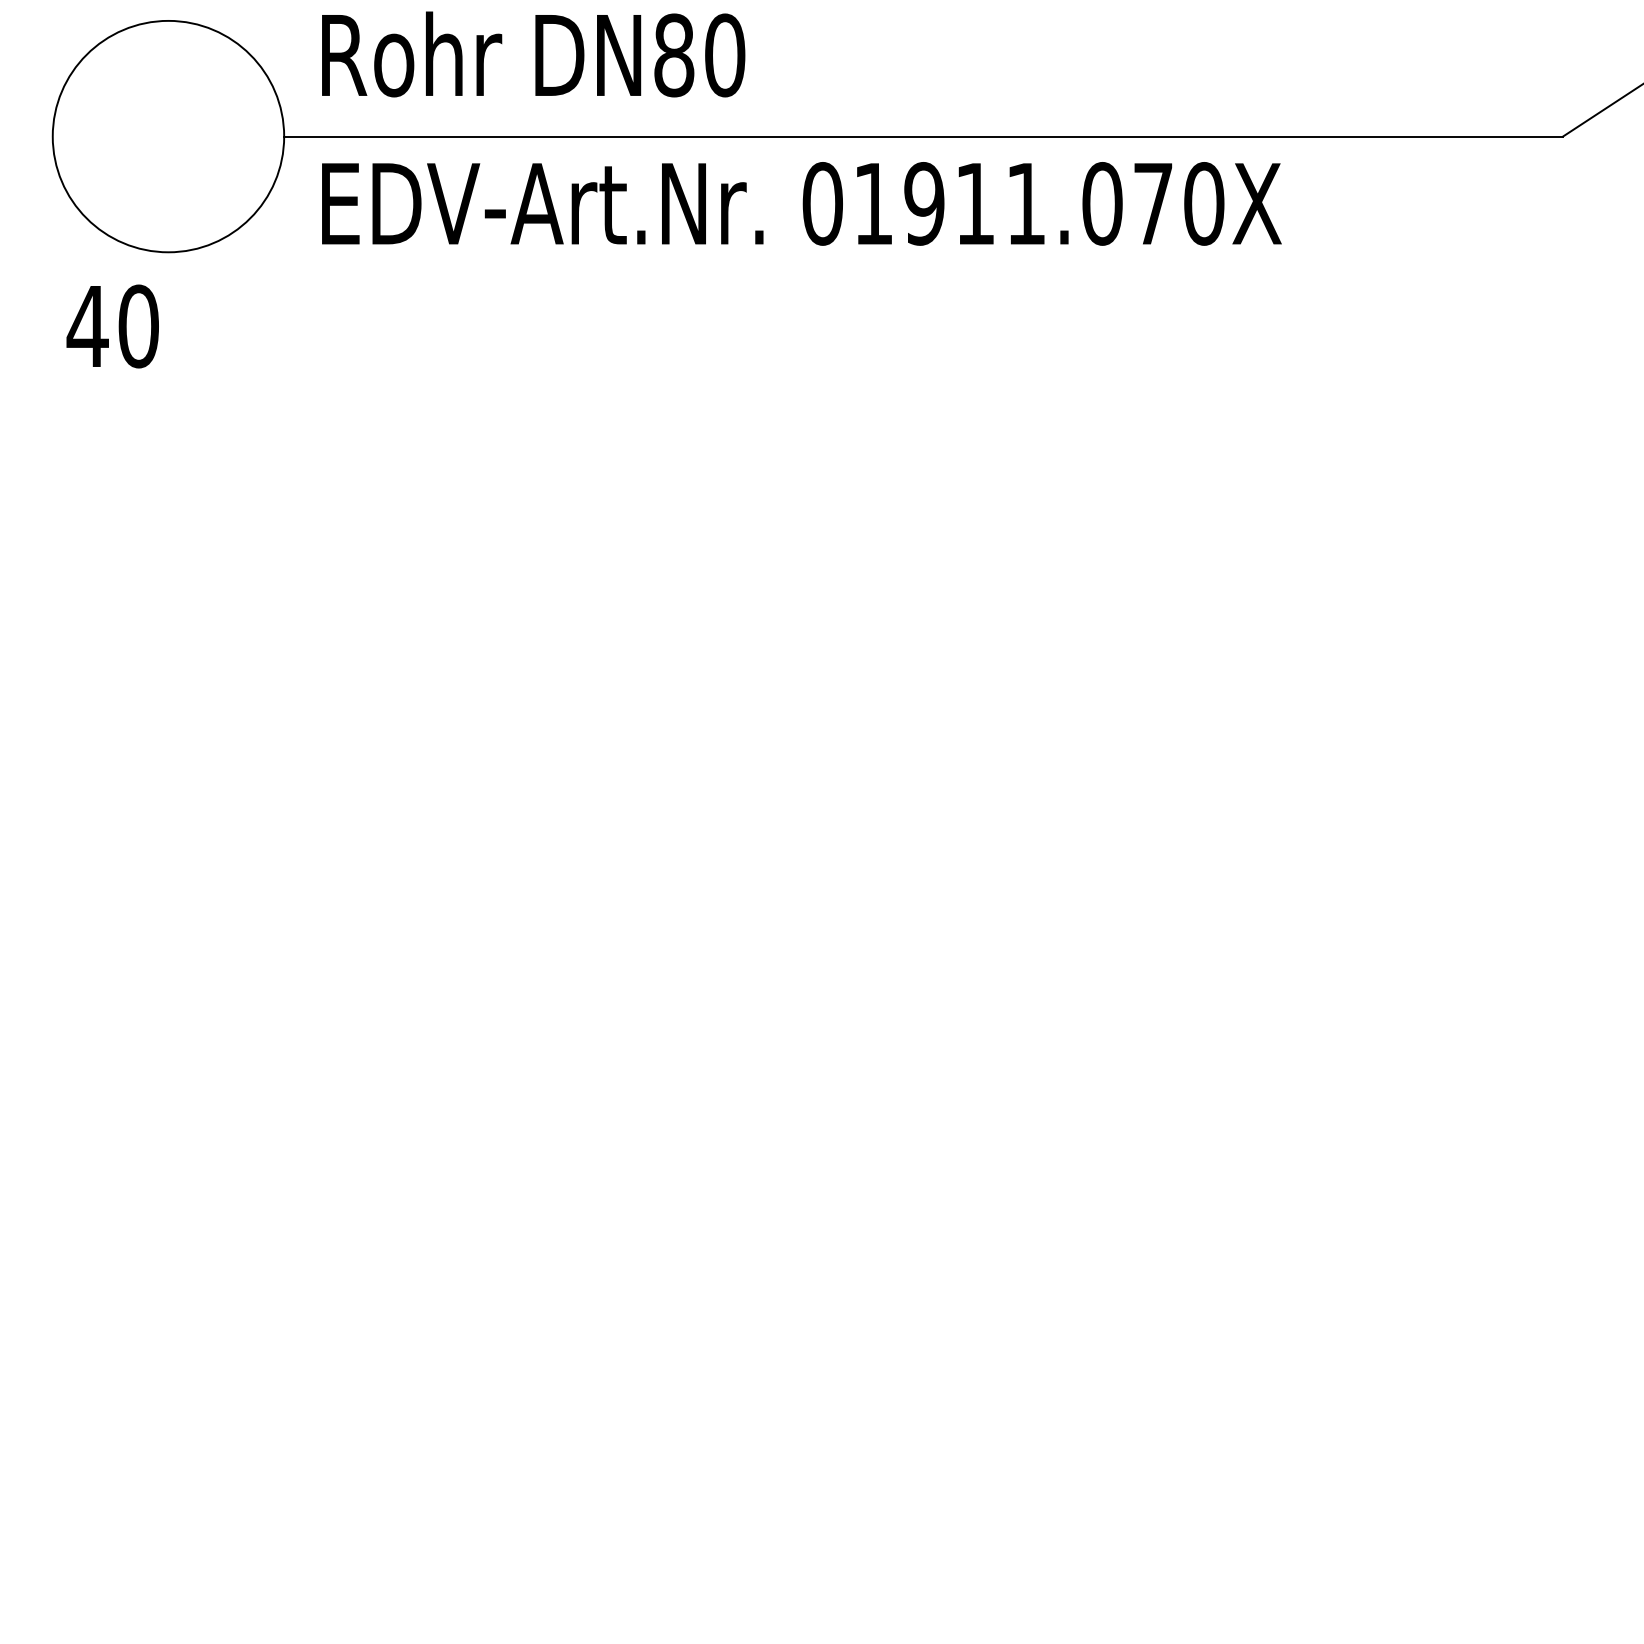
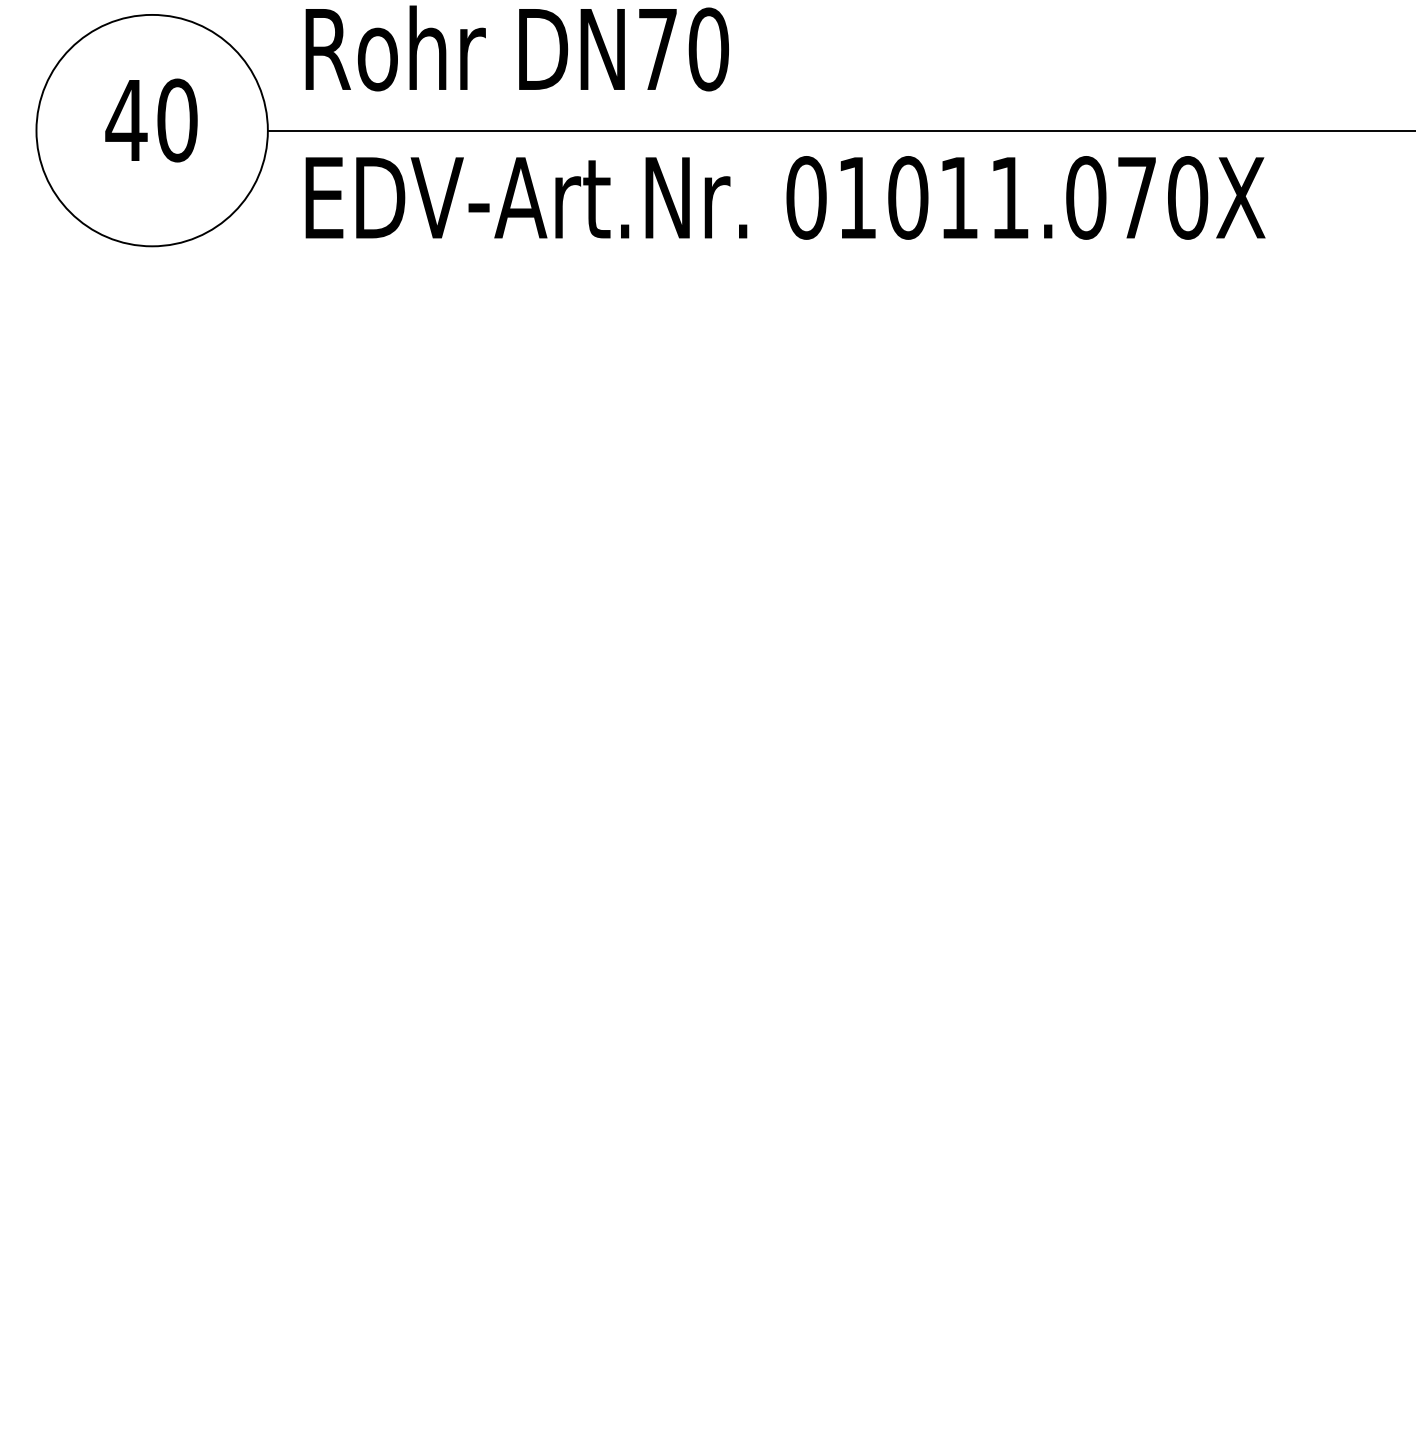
text: (674, 55) -> (658, 49), DN80 -> DN70
text: (924, 203) -> (908, 197), 01911.070X -> 01011.070X
text: (112, 326) -> (151, 120), moved

